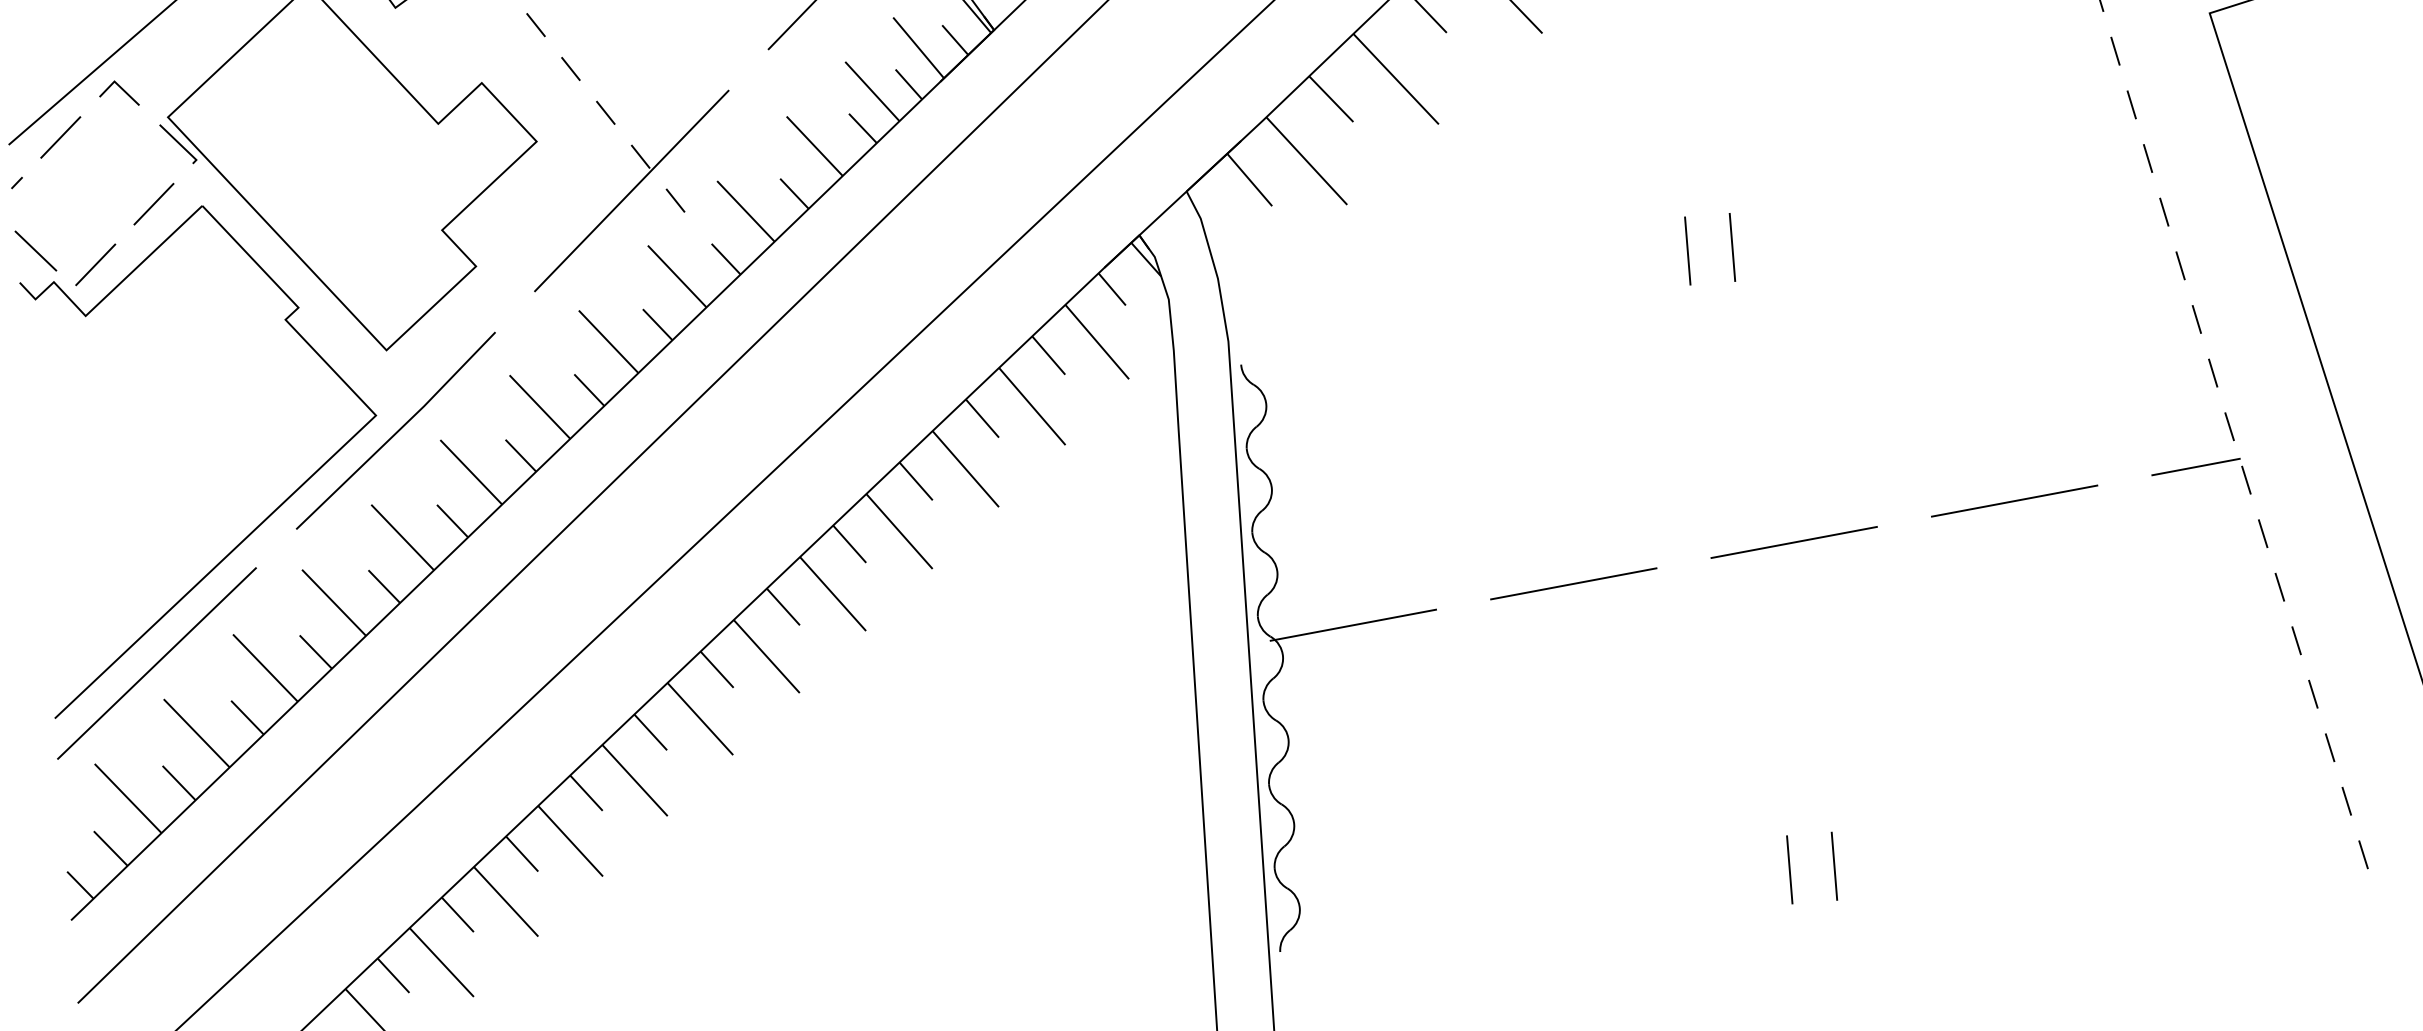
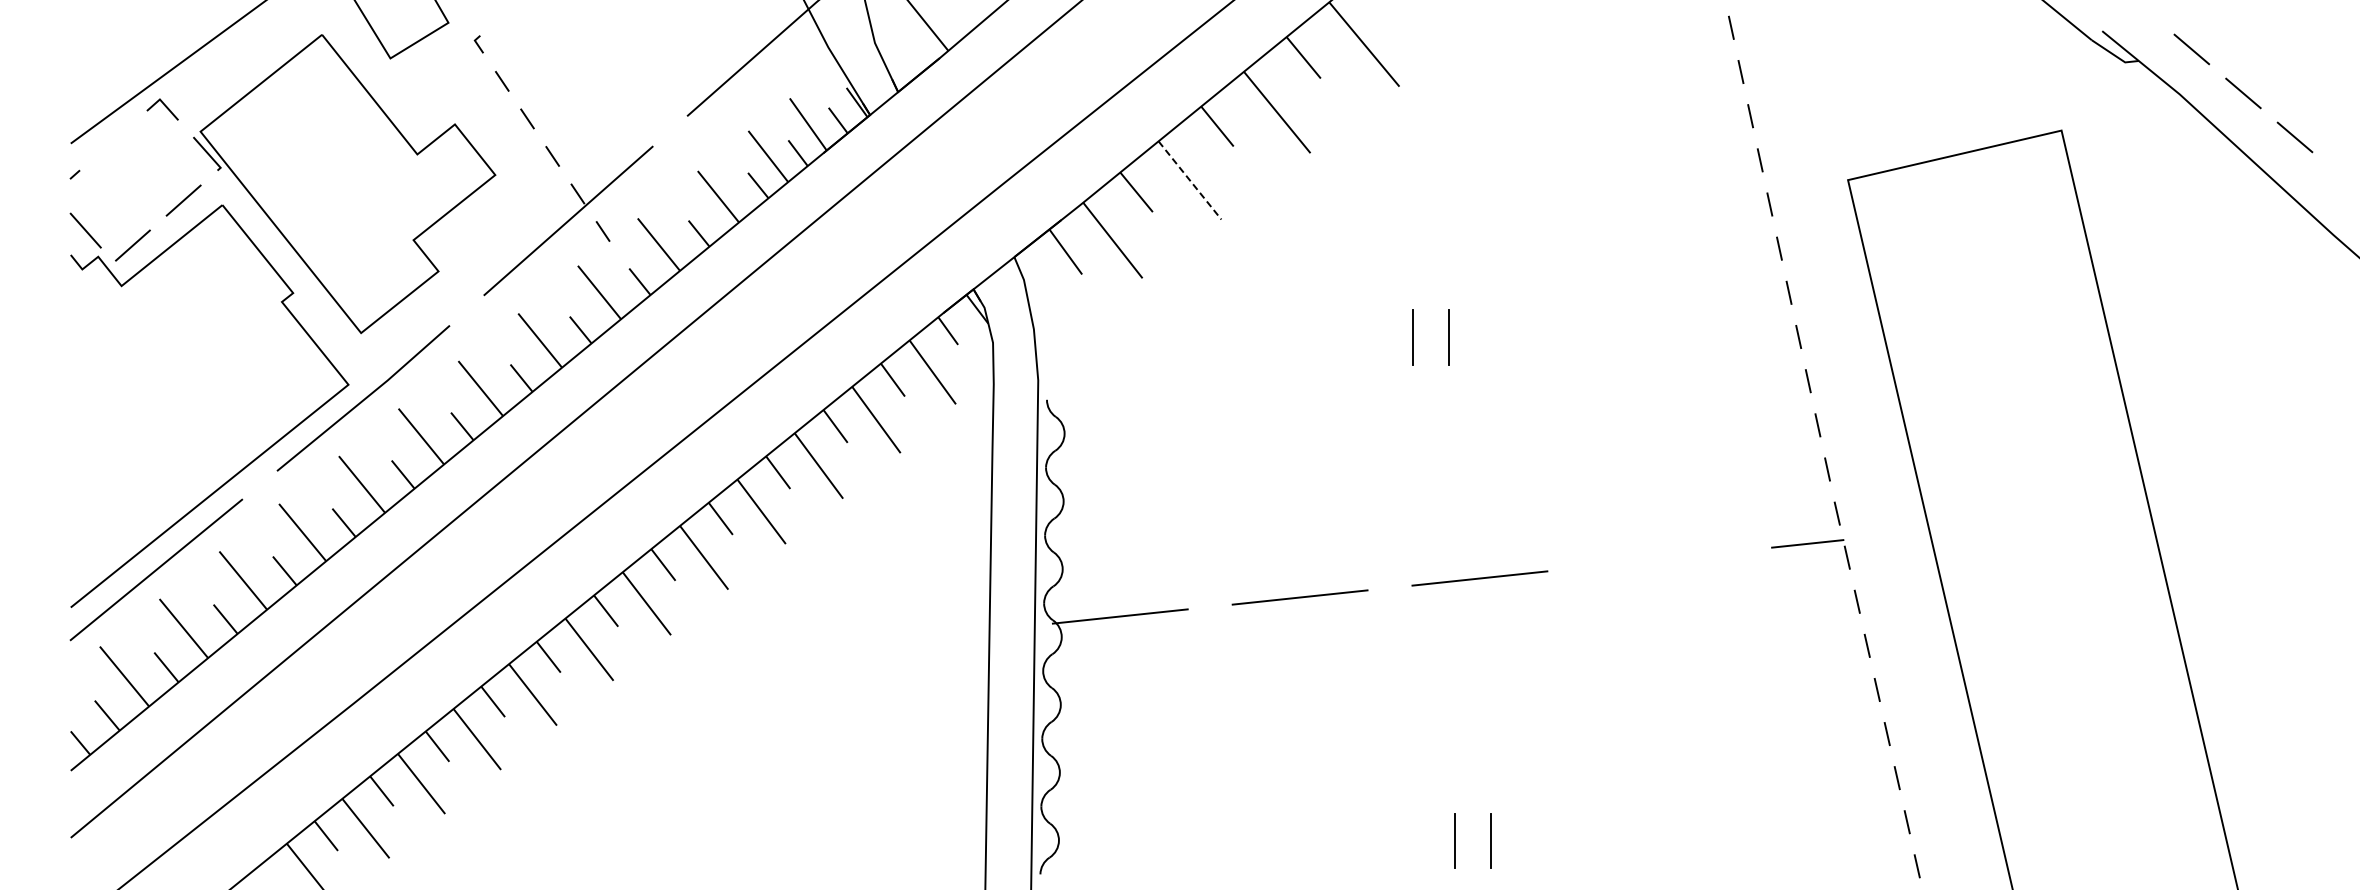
line: (1396, 79) -> (1190, 180), solid -> dashed
line: (61, 136) -> (113, 140), removed
line: (2014, 501) -> (1659, 559), removed

